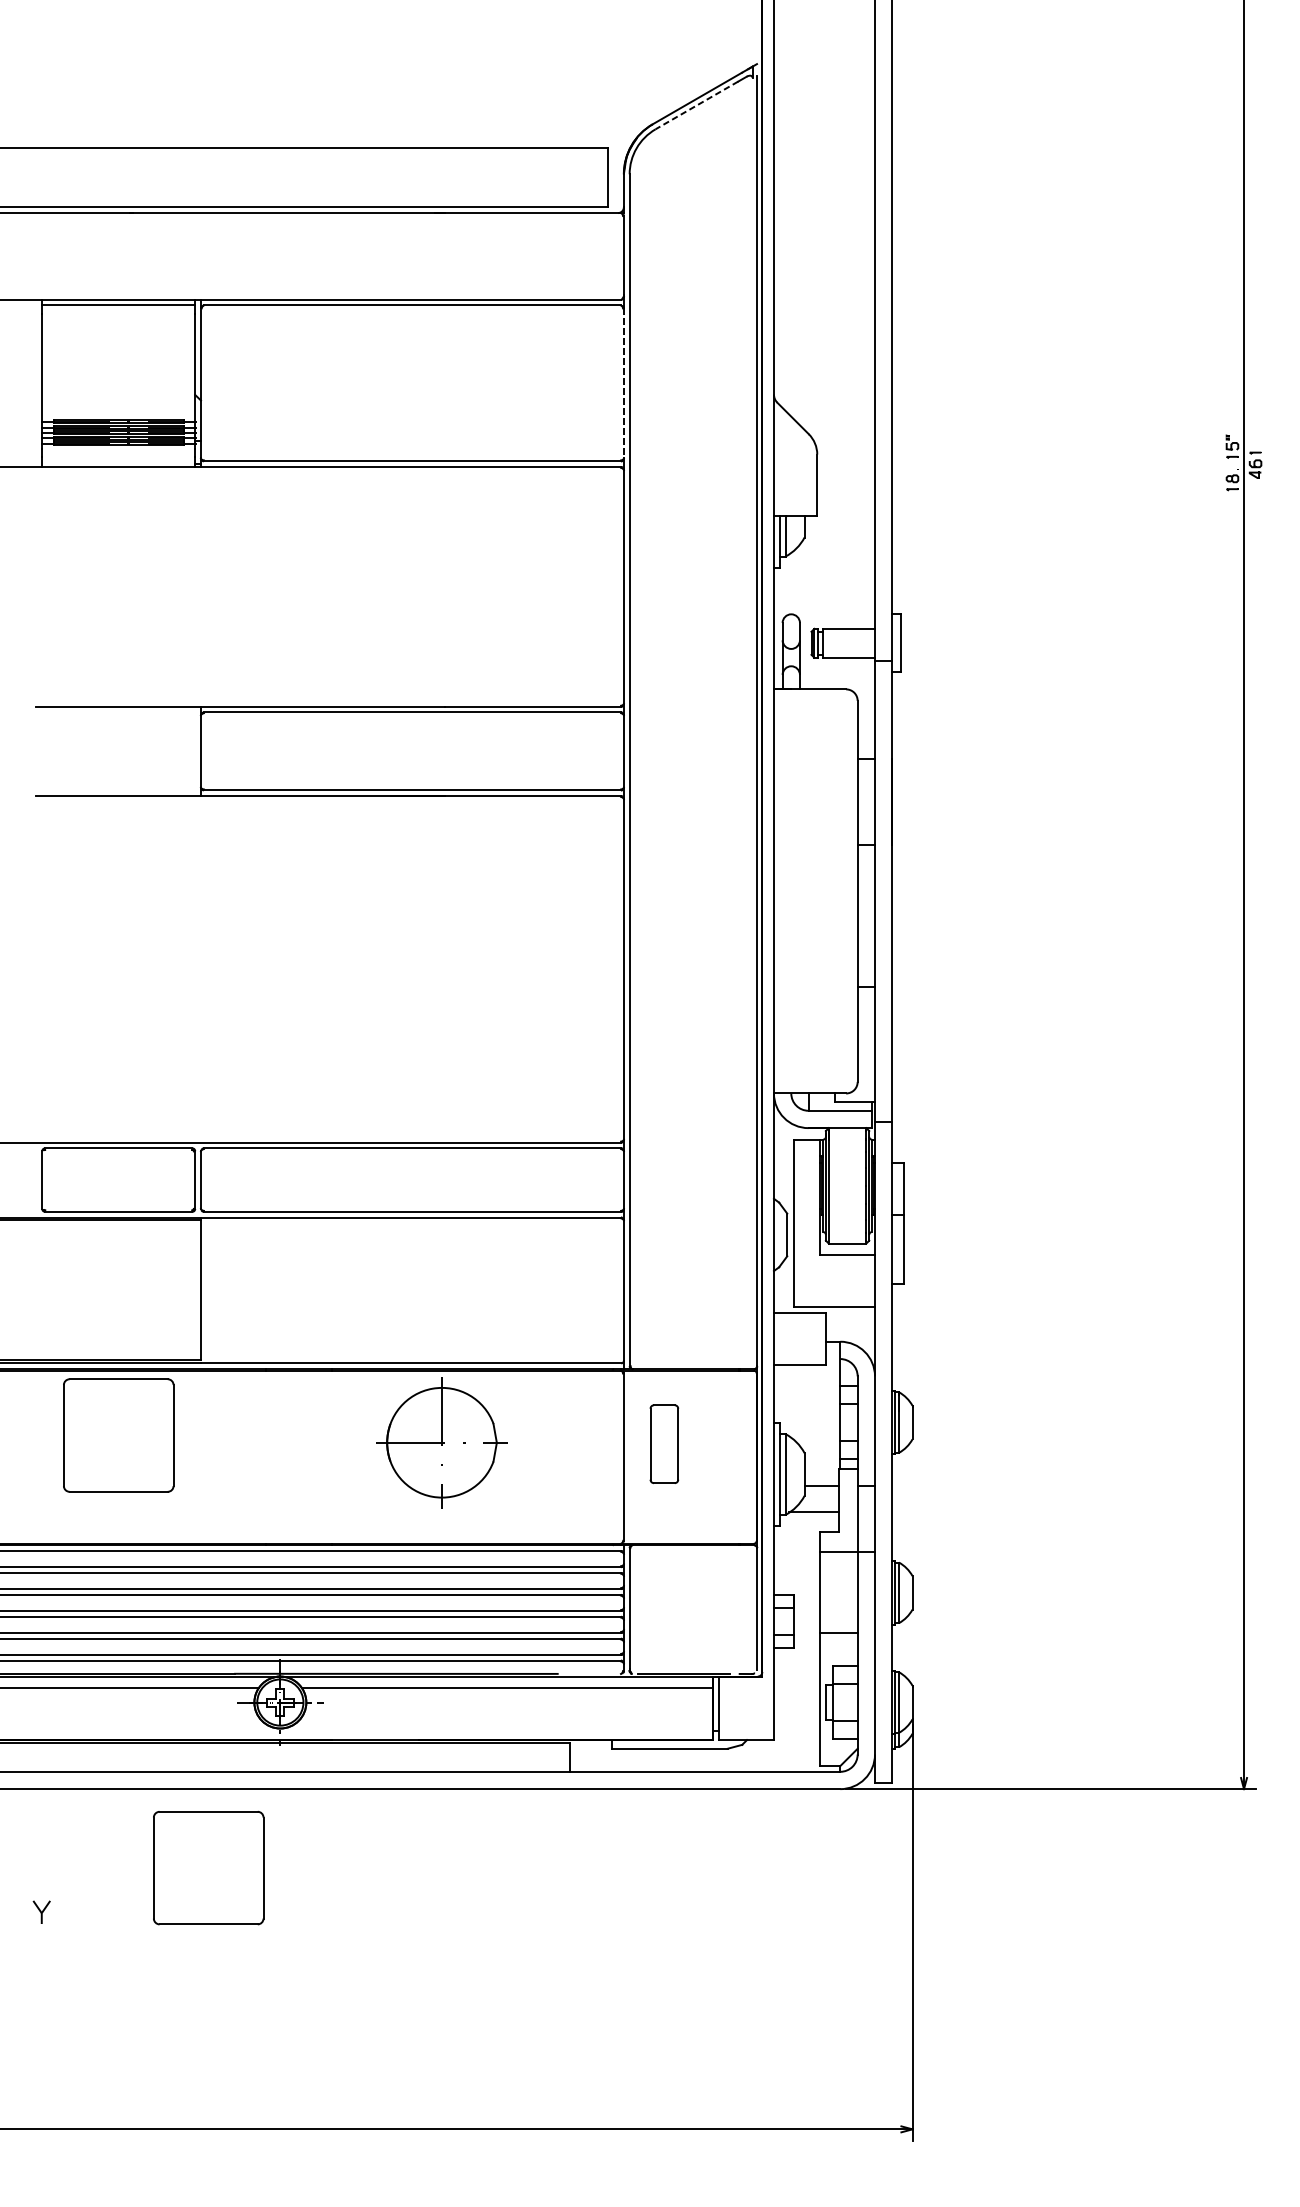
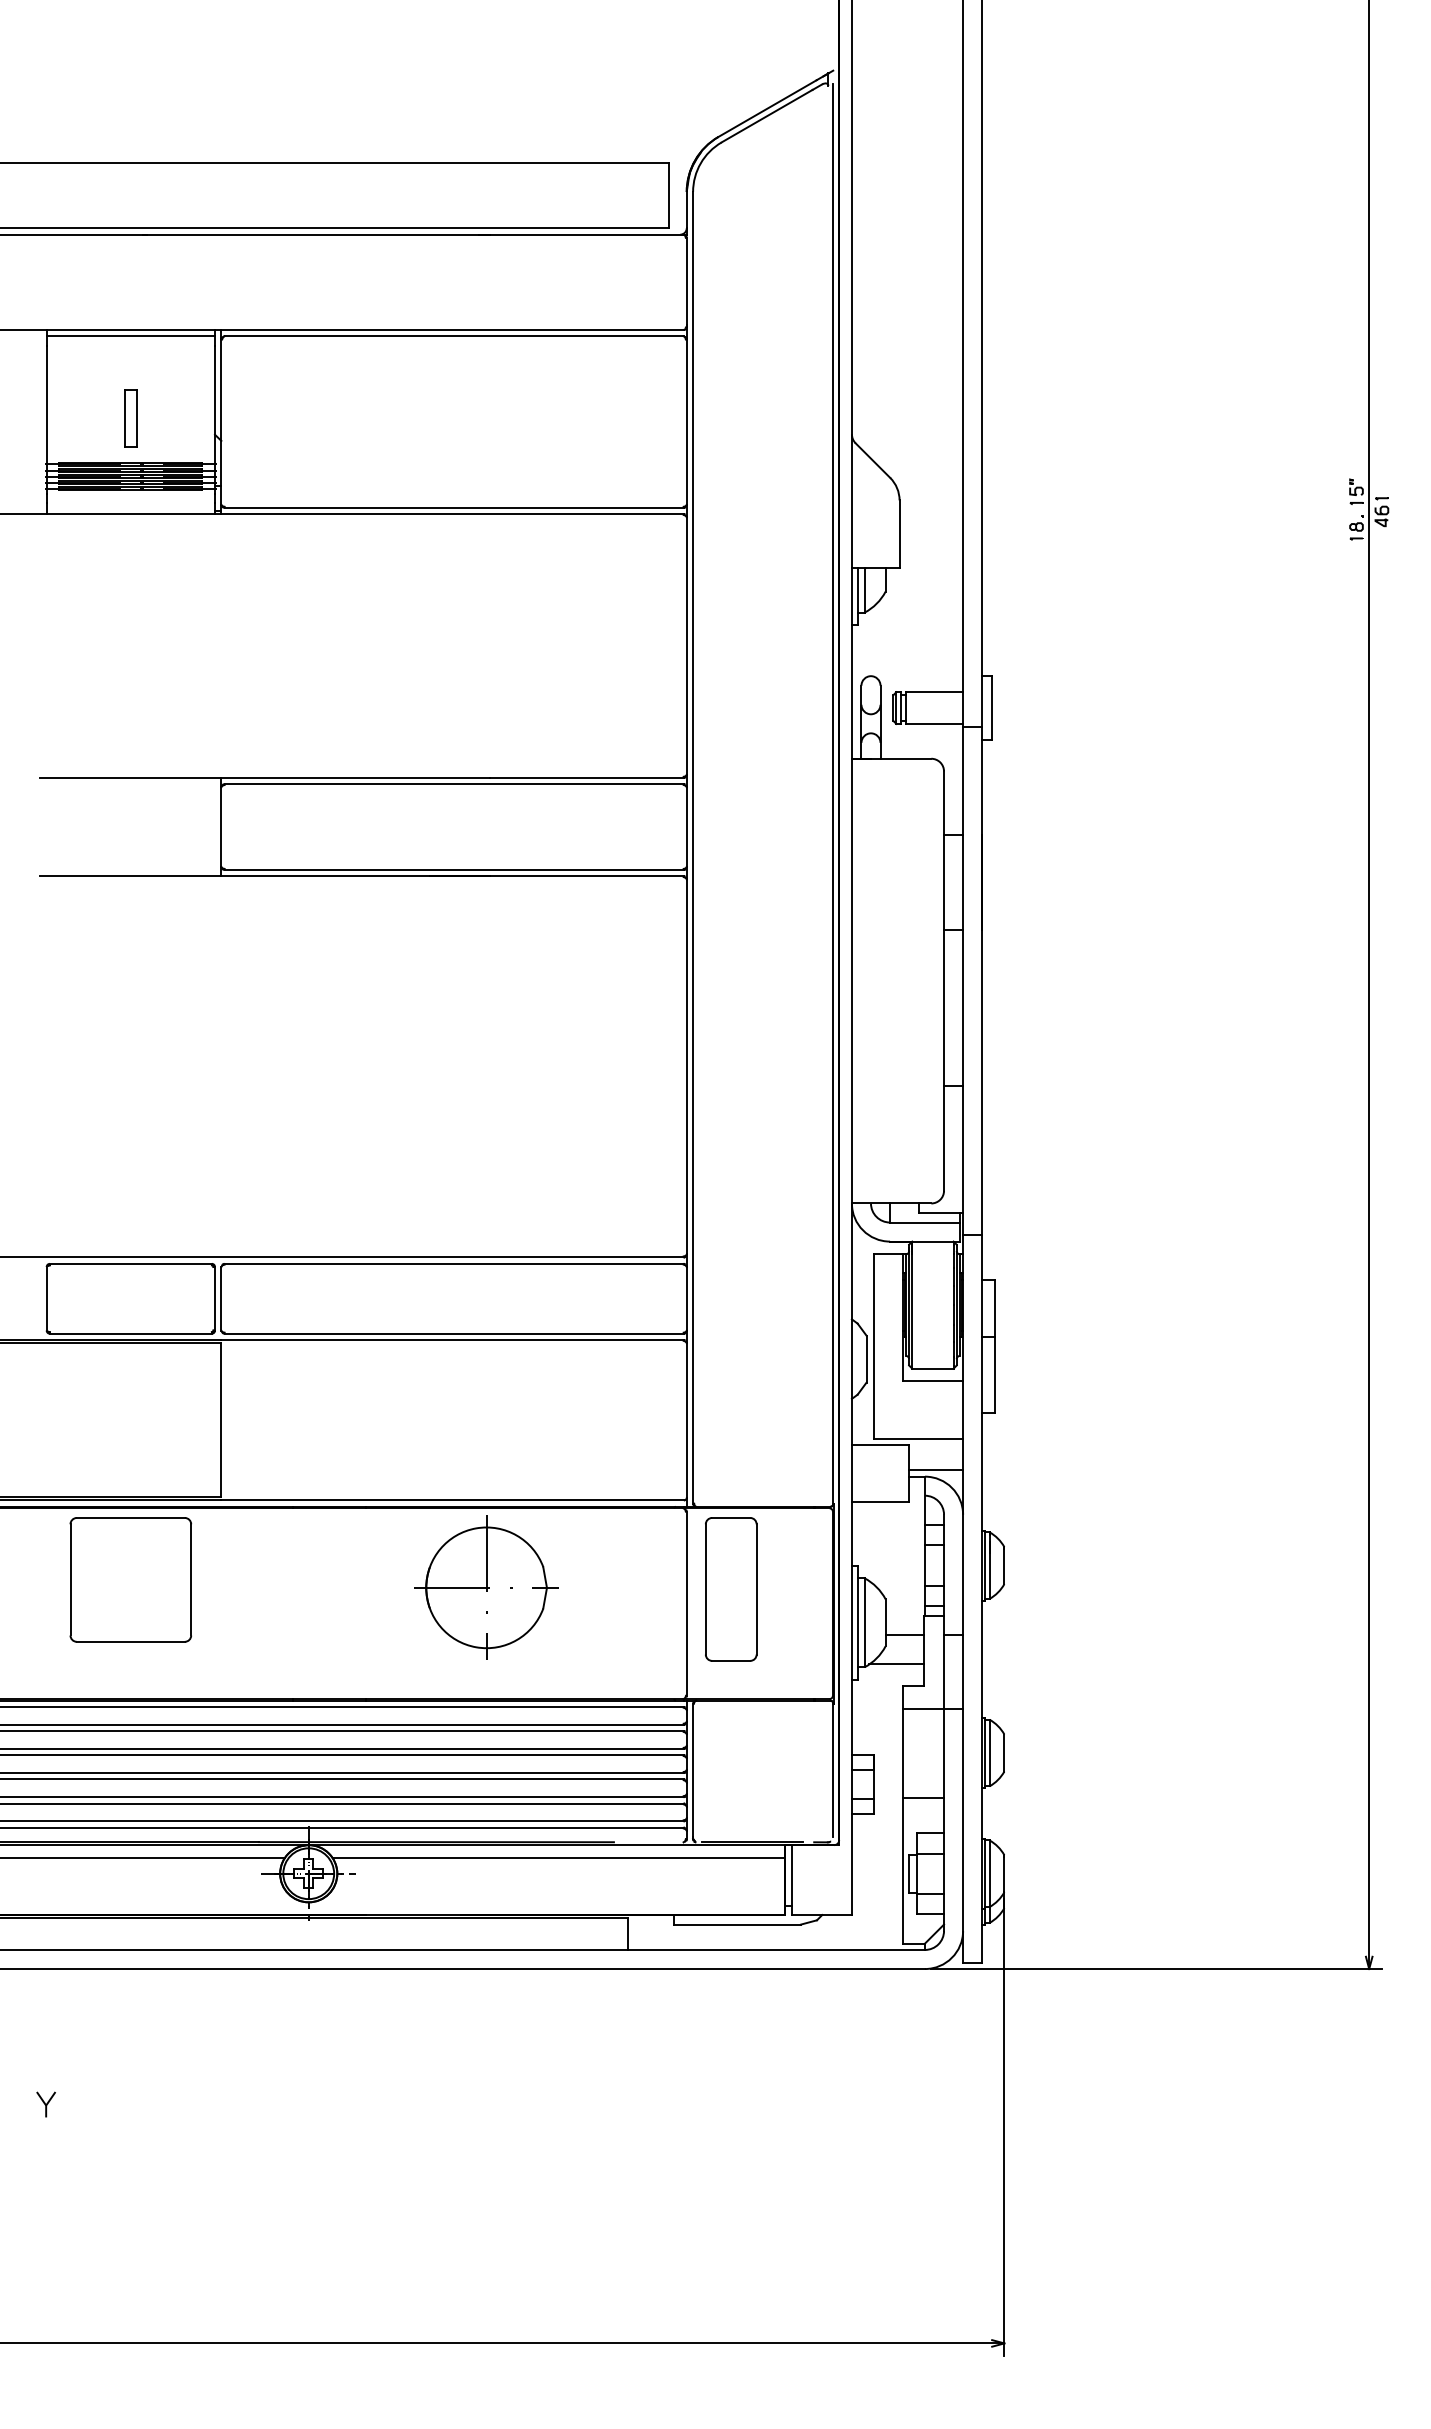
line: (696, 105) -> (766, 116), dashed -> solid
part: (118, 380) -> (130, 418), added
line: (623, 383) -> (686, 422), dashed -> solid
line: (850, 1336) -> (936, 1470), added
part: (664, 1444) -> (731, 1589), size x1.67
part: (208, 1867) -> (229, 2055), removed

